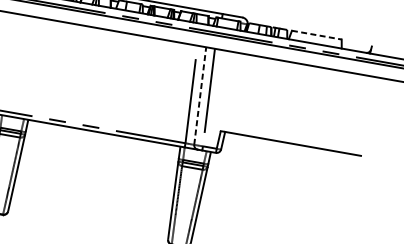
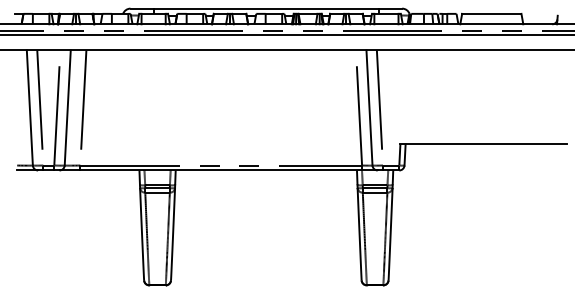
line: (316, 34) -> (491, 13), dashed -> solid
line: (200, 95) -> (369, 107), dashed -> solid

